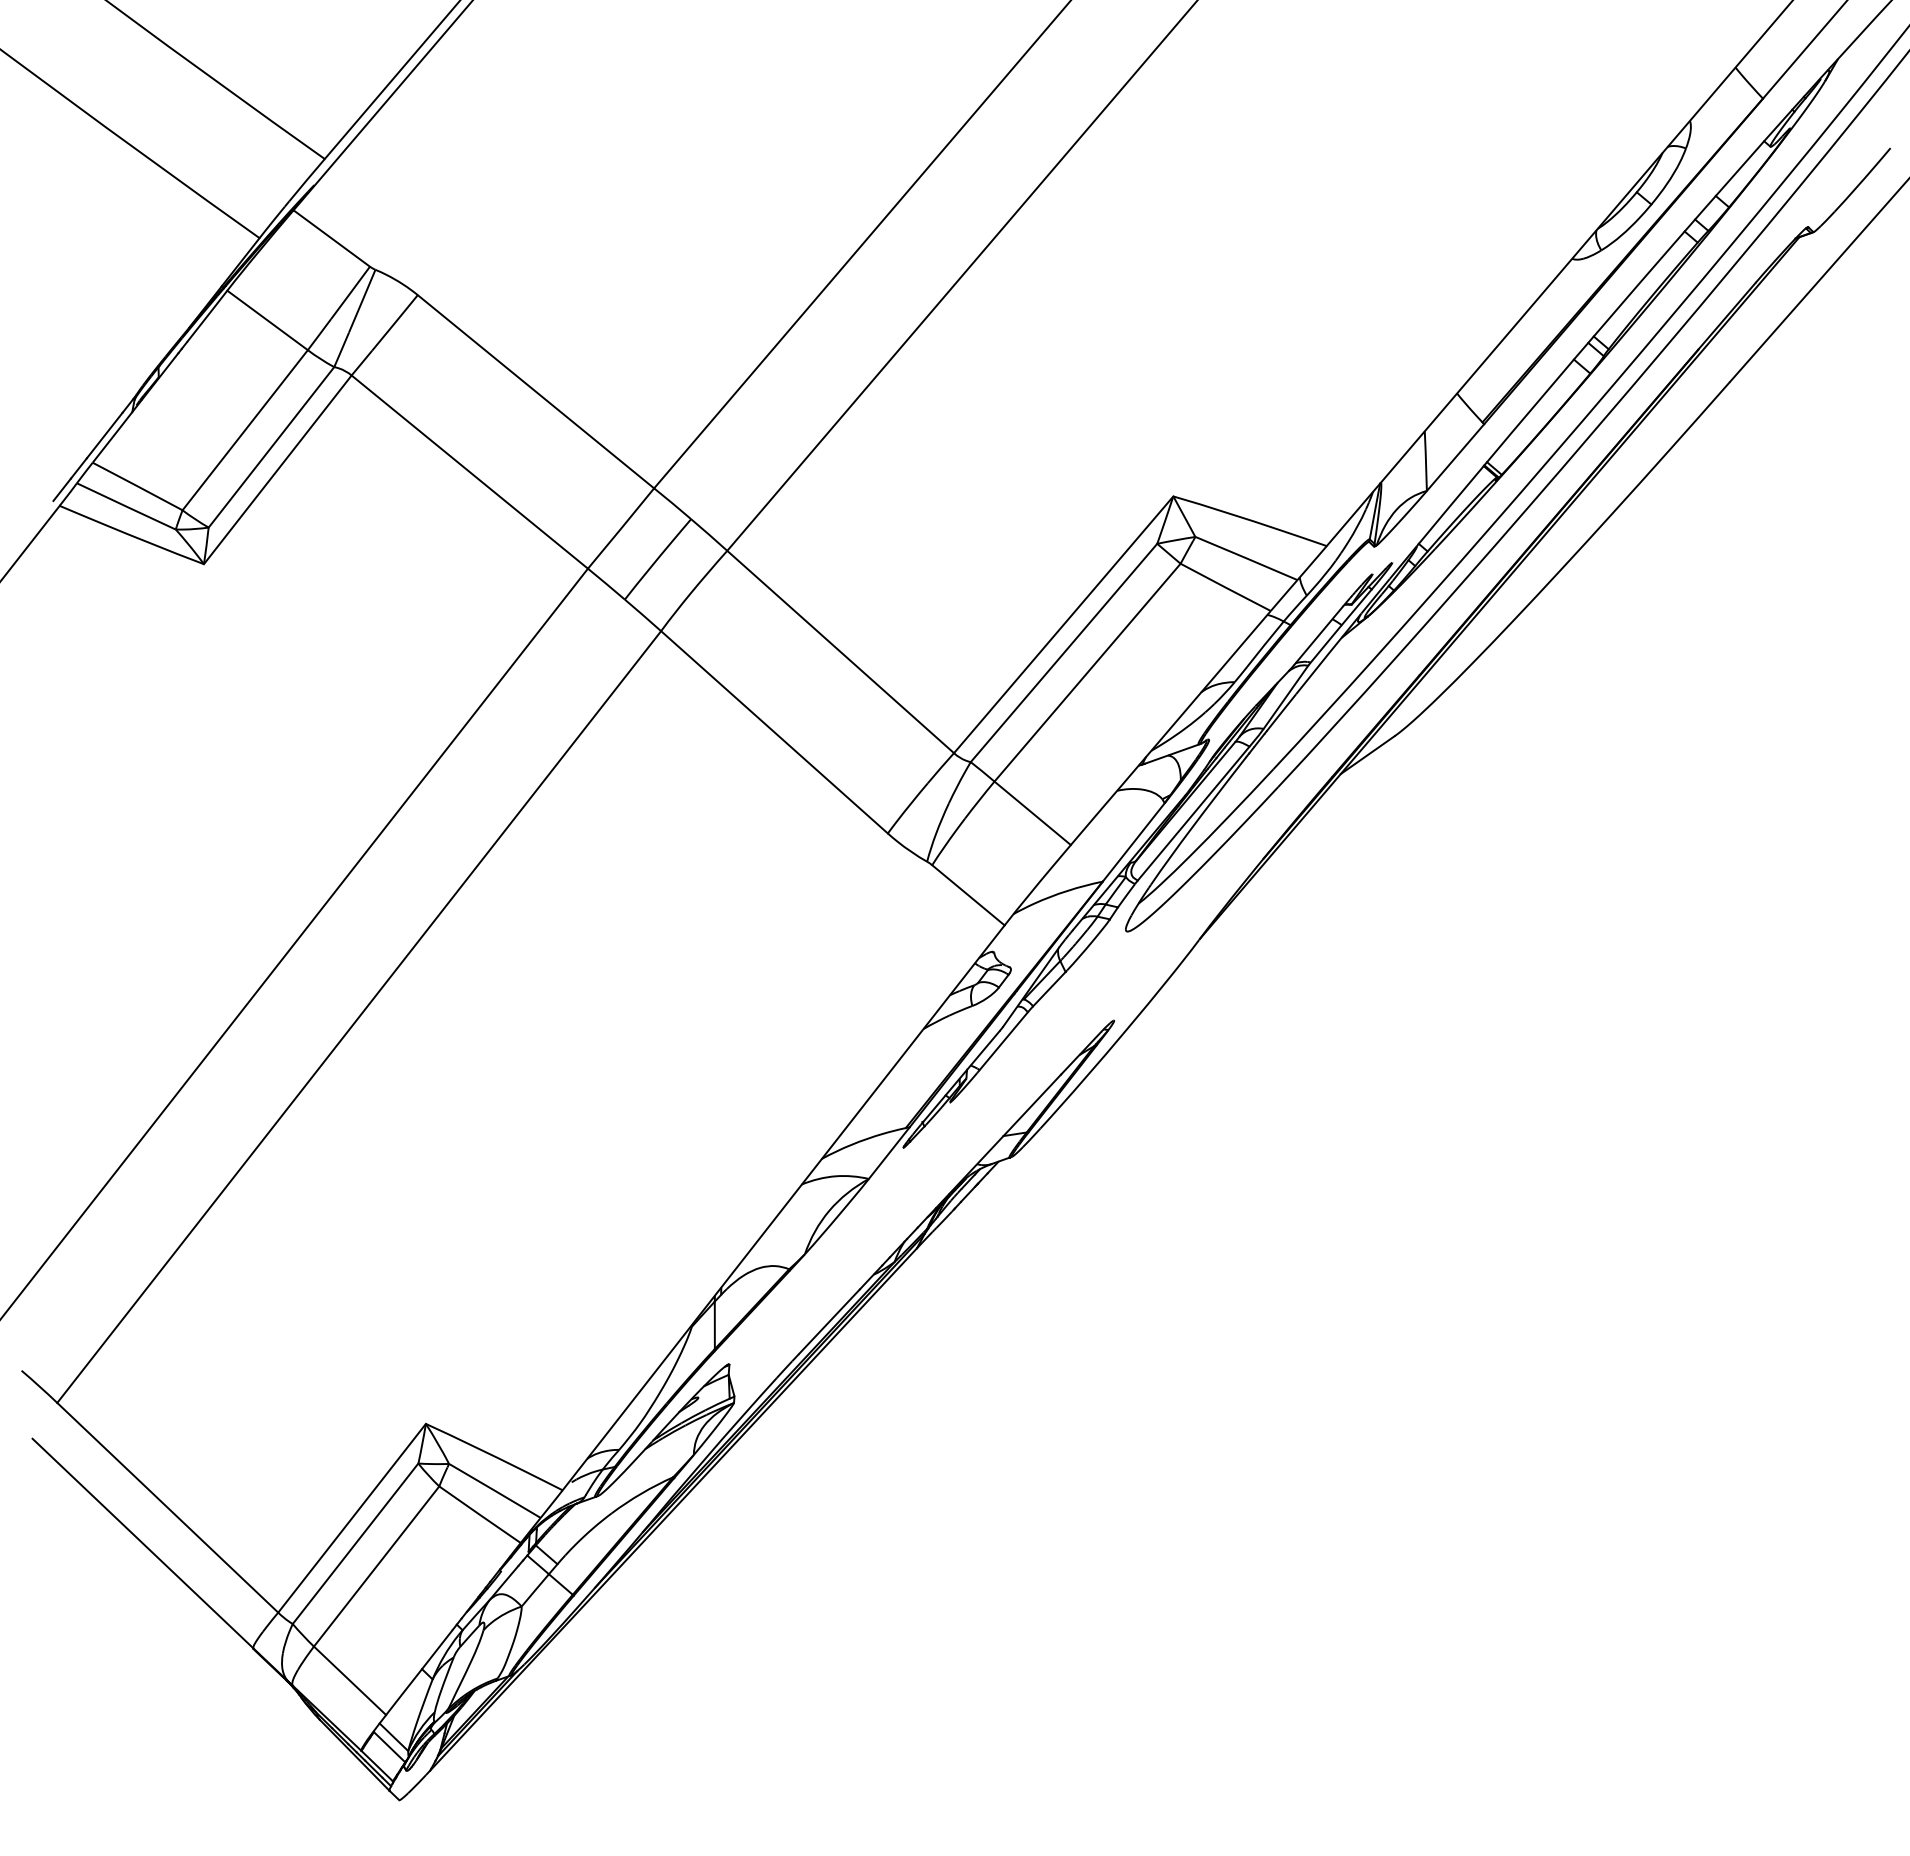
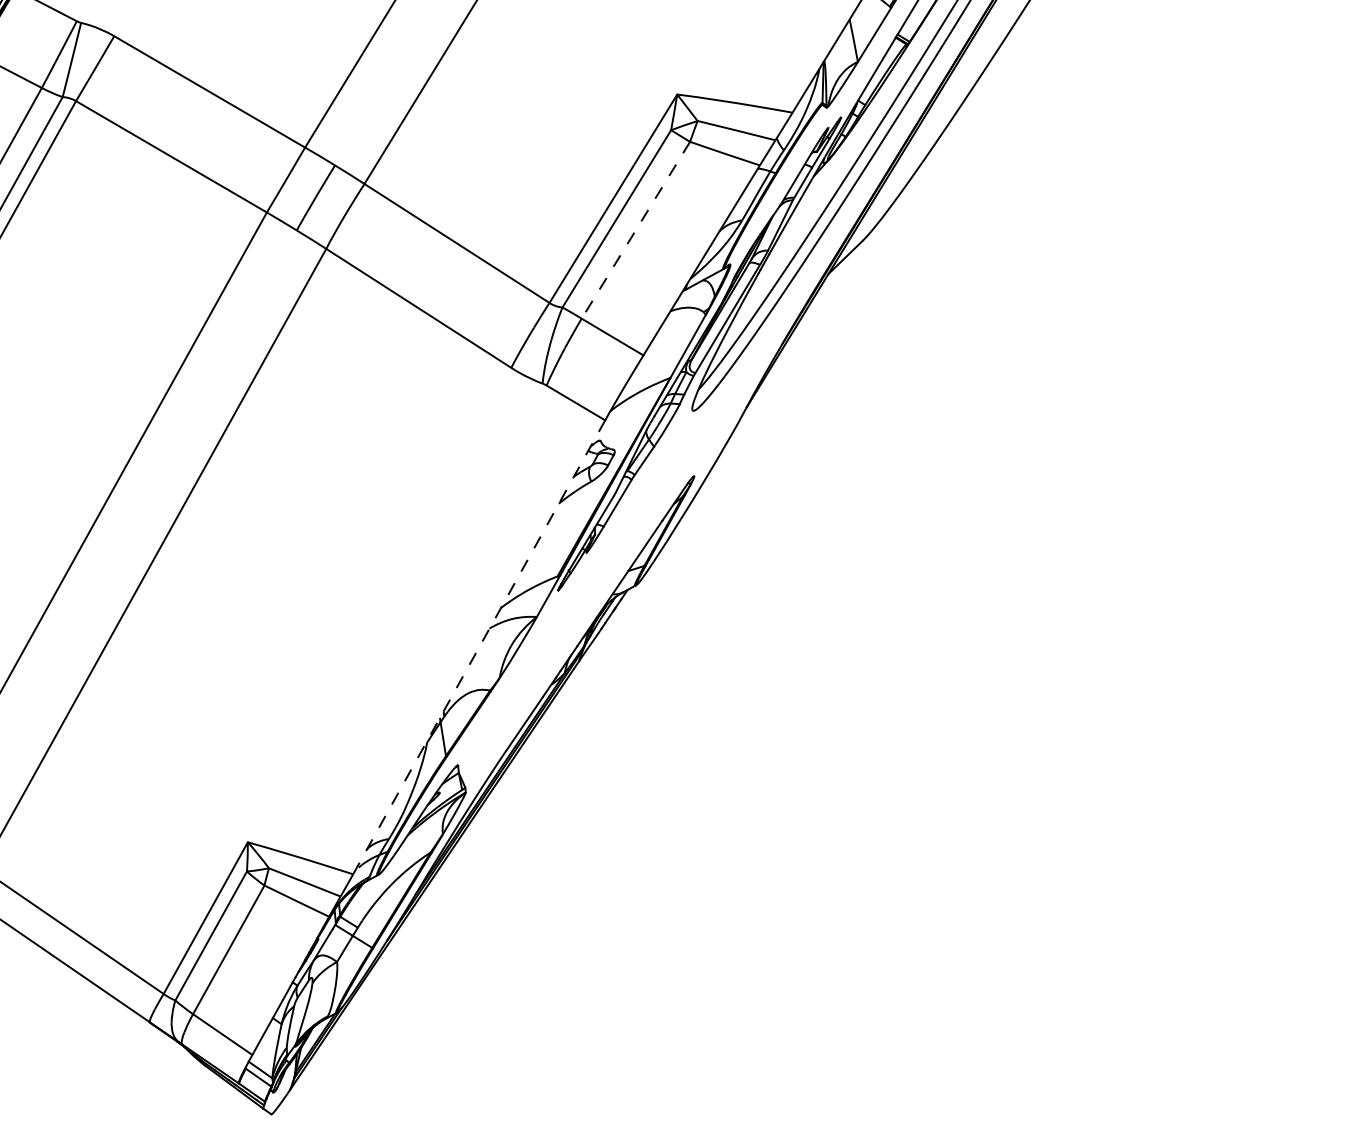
line: (1087, 673) -> (635, 230), solid -> dashed
line: (783, 1207) -> (479, 647), solid -> dashed

